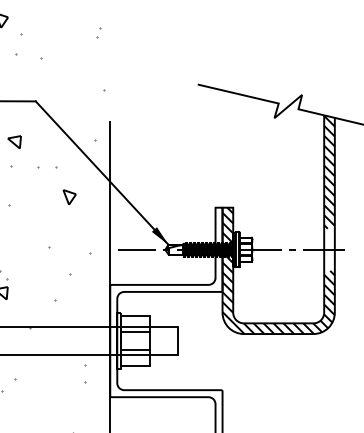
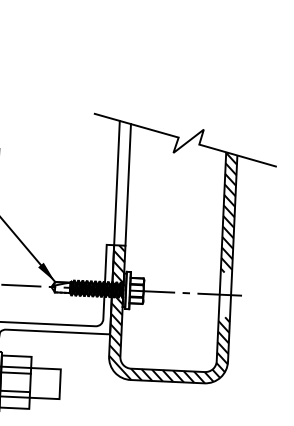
line: (222, 148) -> (116, 182), added
line: (233, 149) -> (128, 184), added

